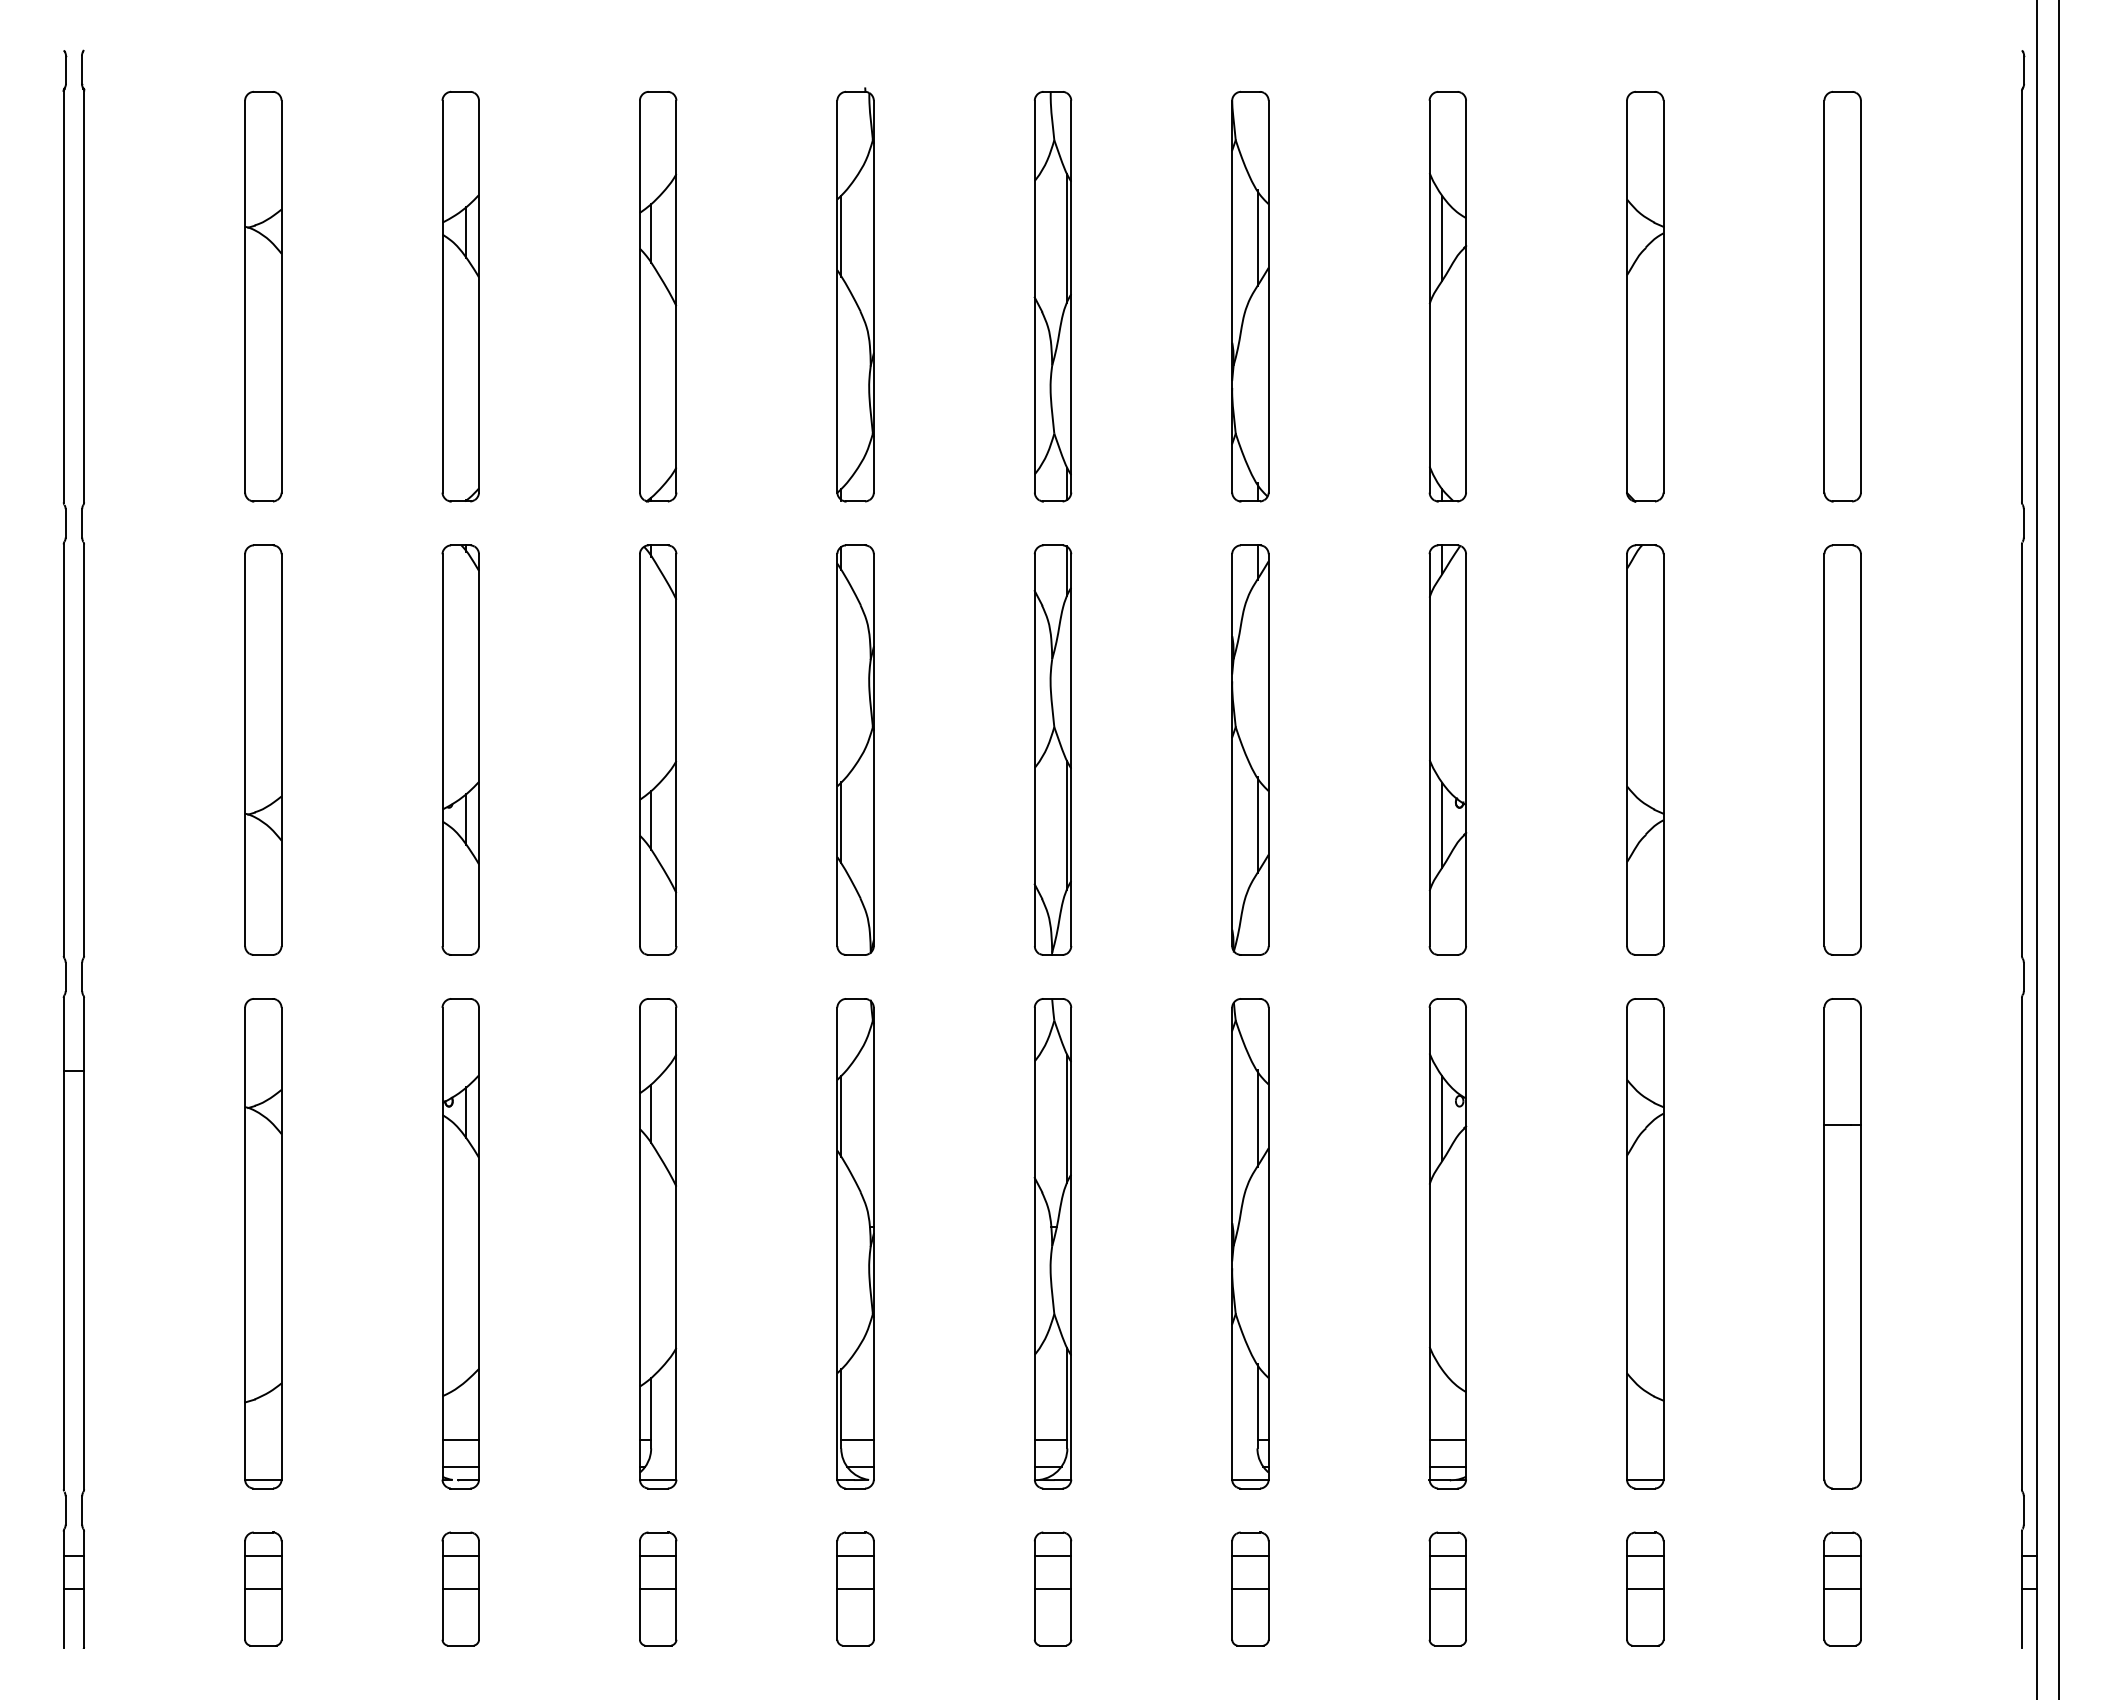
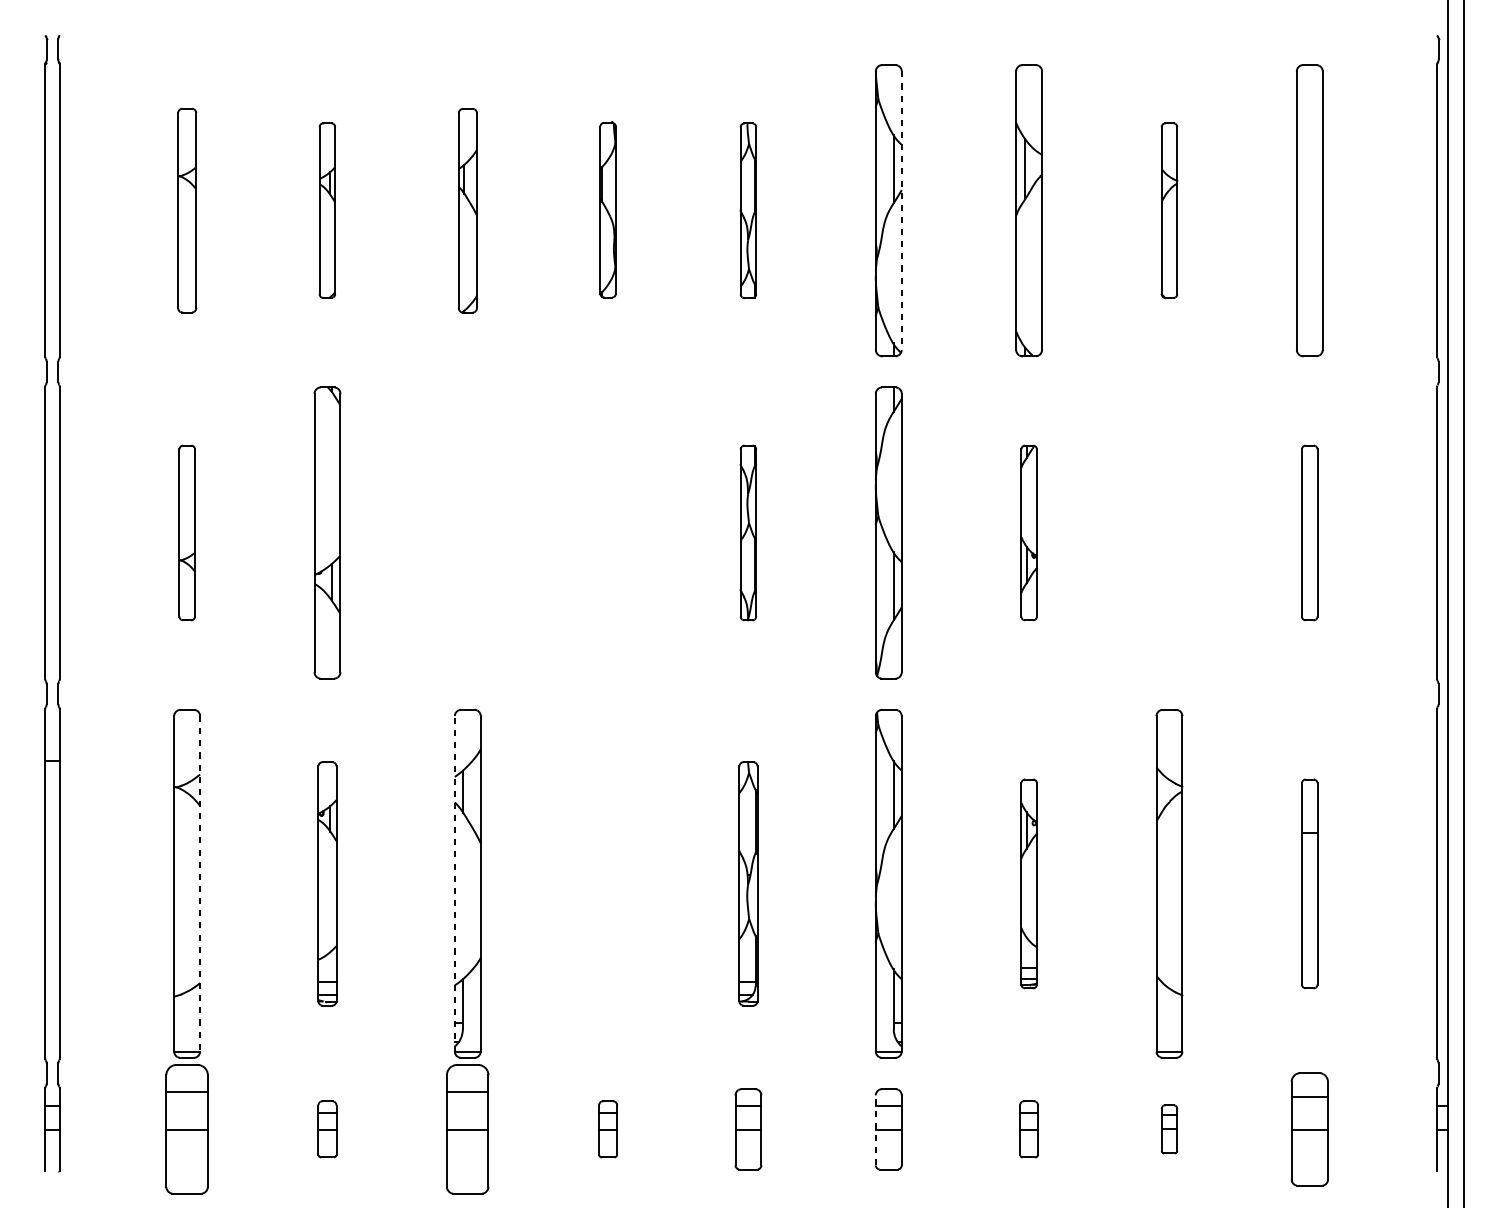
part: (855, 294) -> (608, 209), size x0.6
part: (263, 296) -> (187, 210), size x0.7
part: (460, 296) -> (327, 210), size x0.6
part: (658, 296) -> (468, 210), size x0.7
part: (1052, 296) -> (748, 210), size x0.6
part: (1645, 296) -> (1169, 210), size x0.6
line: (1268, 297) -> (901, 211), solid -> dashed
part: (263, 749) -> (187, 532), size x0.6
part: (658, 749) -> (468, 532), removed
part: (855, 749) -> (608, 532), removed
part: (1052, 749) -> (748, 532), size x0.6
part: (1447, 749) -> (1028, 532), size x0.6
part: (1645, 749) -> (1169, 532), removed
part: (1842, 749) -> (1309, 532), size x0.6
part: (460, 1243) -> (327, 883), size x0.7
line: (639, 1243) -> (454, 883), solid -> dashed
part: (855, 1243) -> (608, 883), removed
part: (1052, 1243) -> (748, 883), size x0.7
part: (1447, 1243) -> (1028, 883), size x0.6
part: (1842, 1243) -> (1309, 883), size x0.6
line: (281, 1244) -> (200, 884), solid -> dashed
part: (263, 1588) -> (187, 1128), size x1.6
part: (460, 1588) -> (327, 1128), size x0.7
part: (658, 1588) -> (468, 1128), size x1.6
part: (855, 1588) -> (608, 1128), size x0.7
part: (1447, 1588) -> (1028, 1128), size x0.7
part: (1645, 1588) -> (1169, 1128), size x0.6
part: (1842, 1588) -> (1309, 1128), size x1.4
line: (1232, 1590) -> (876, 1130), solid -> dashed

